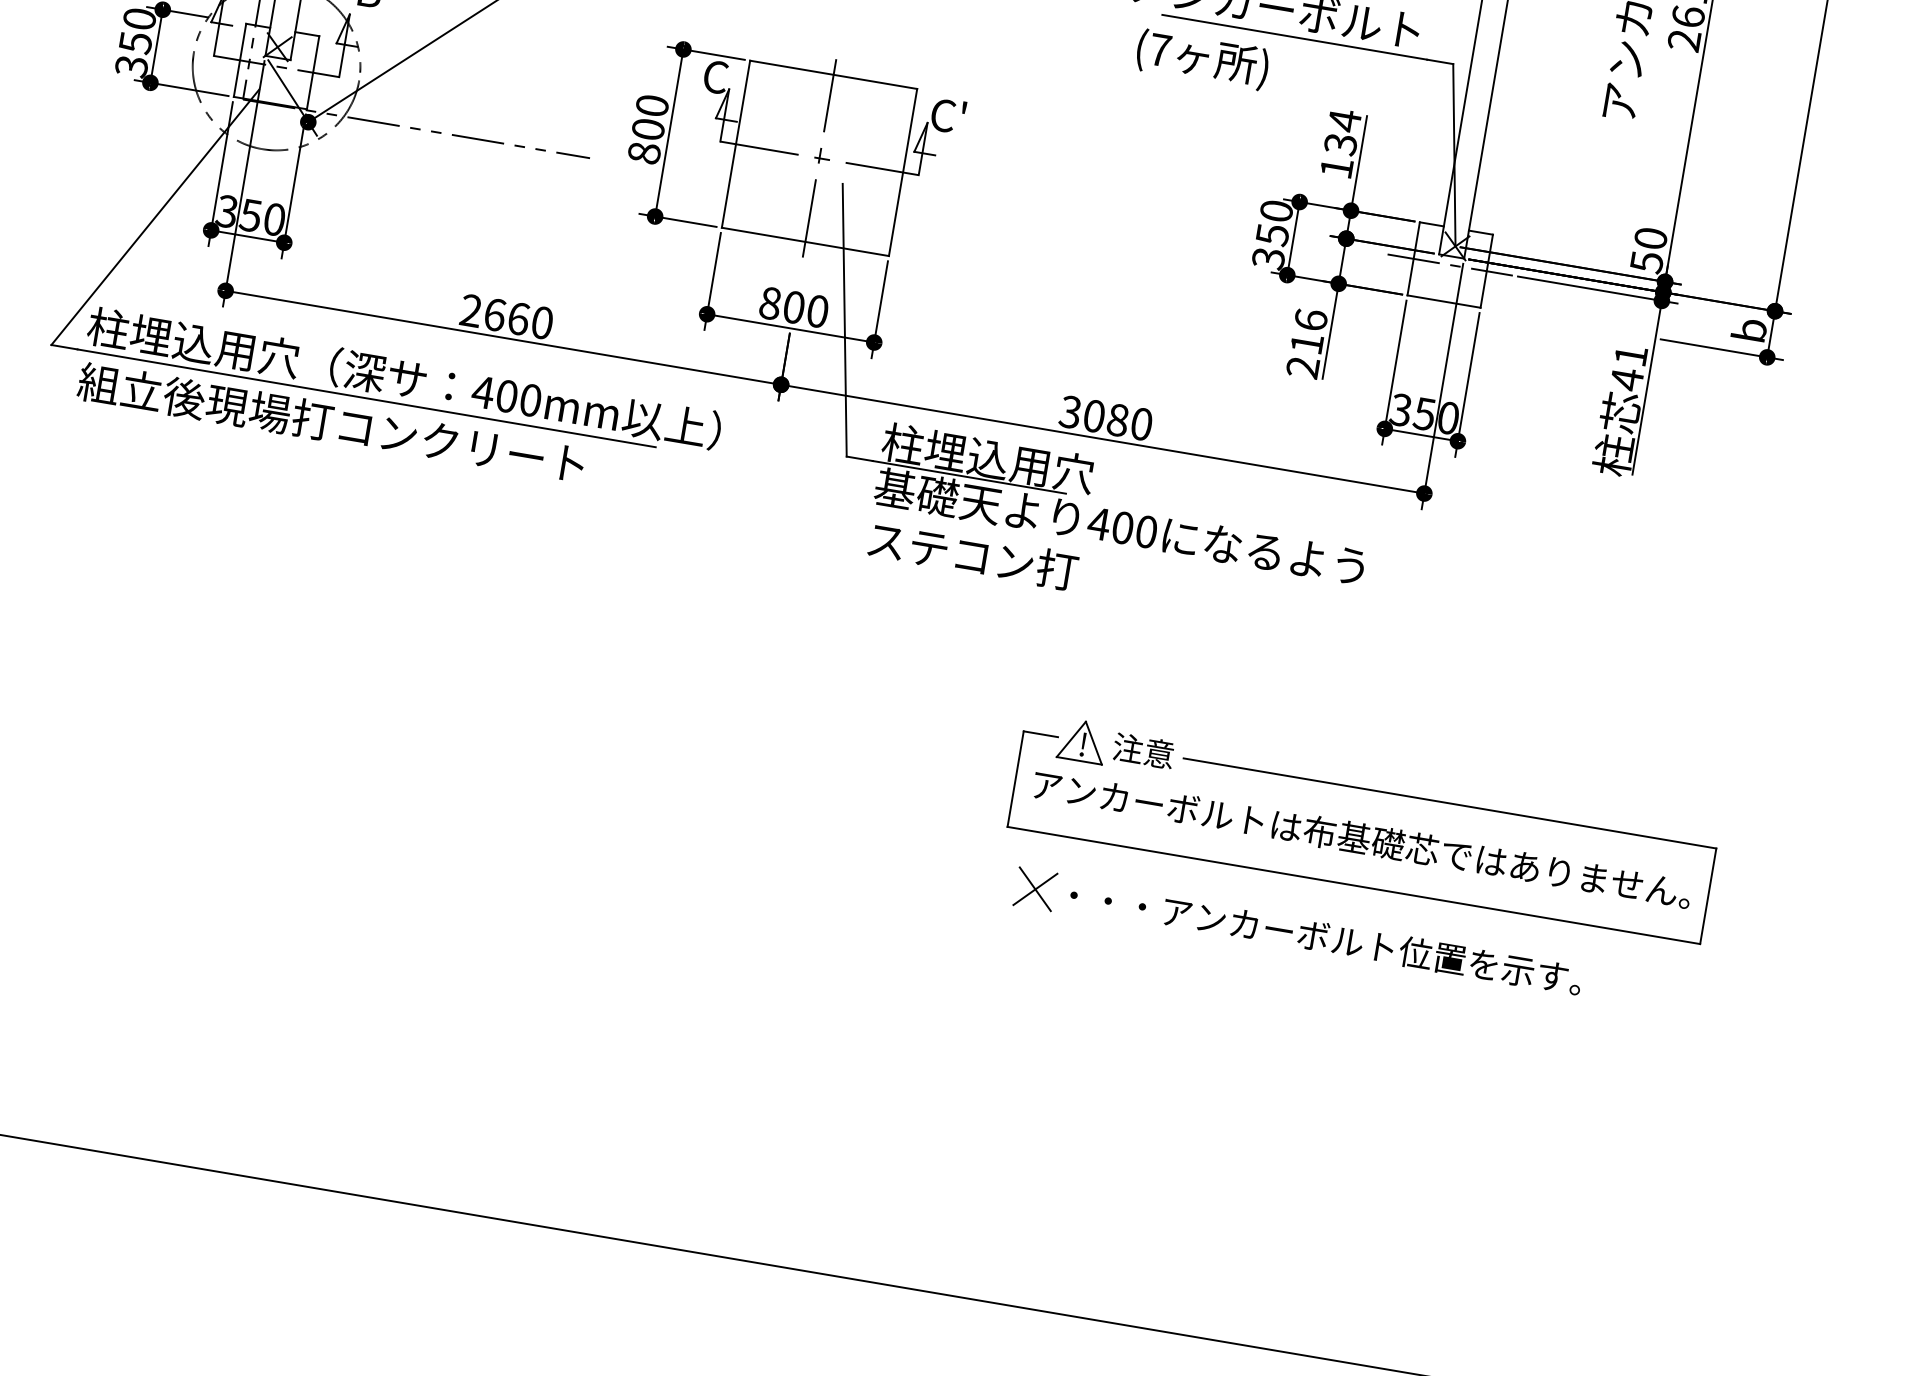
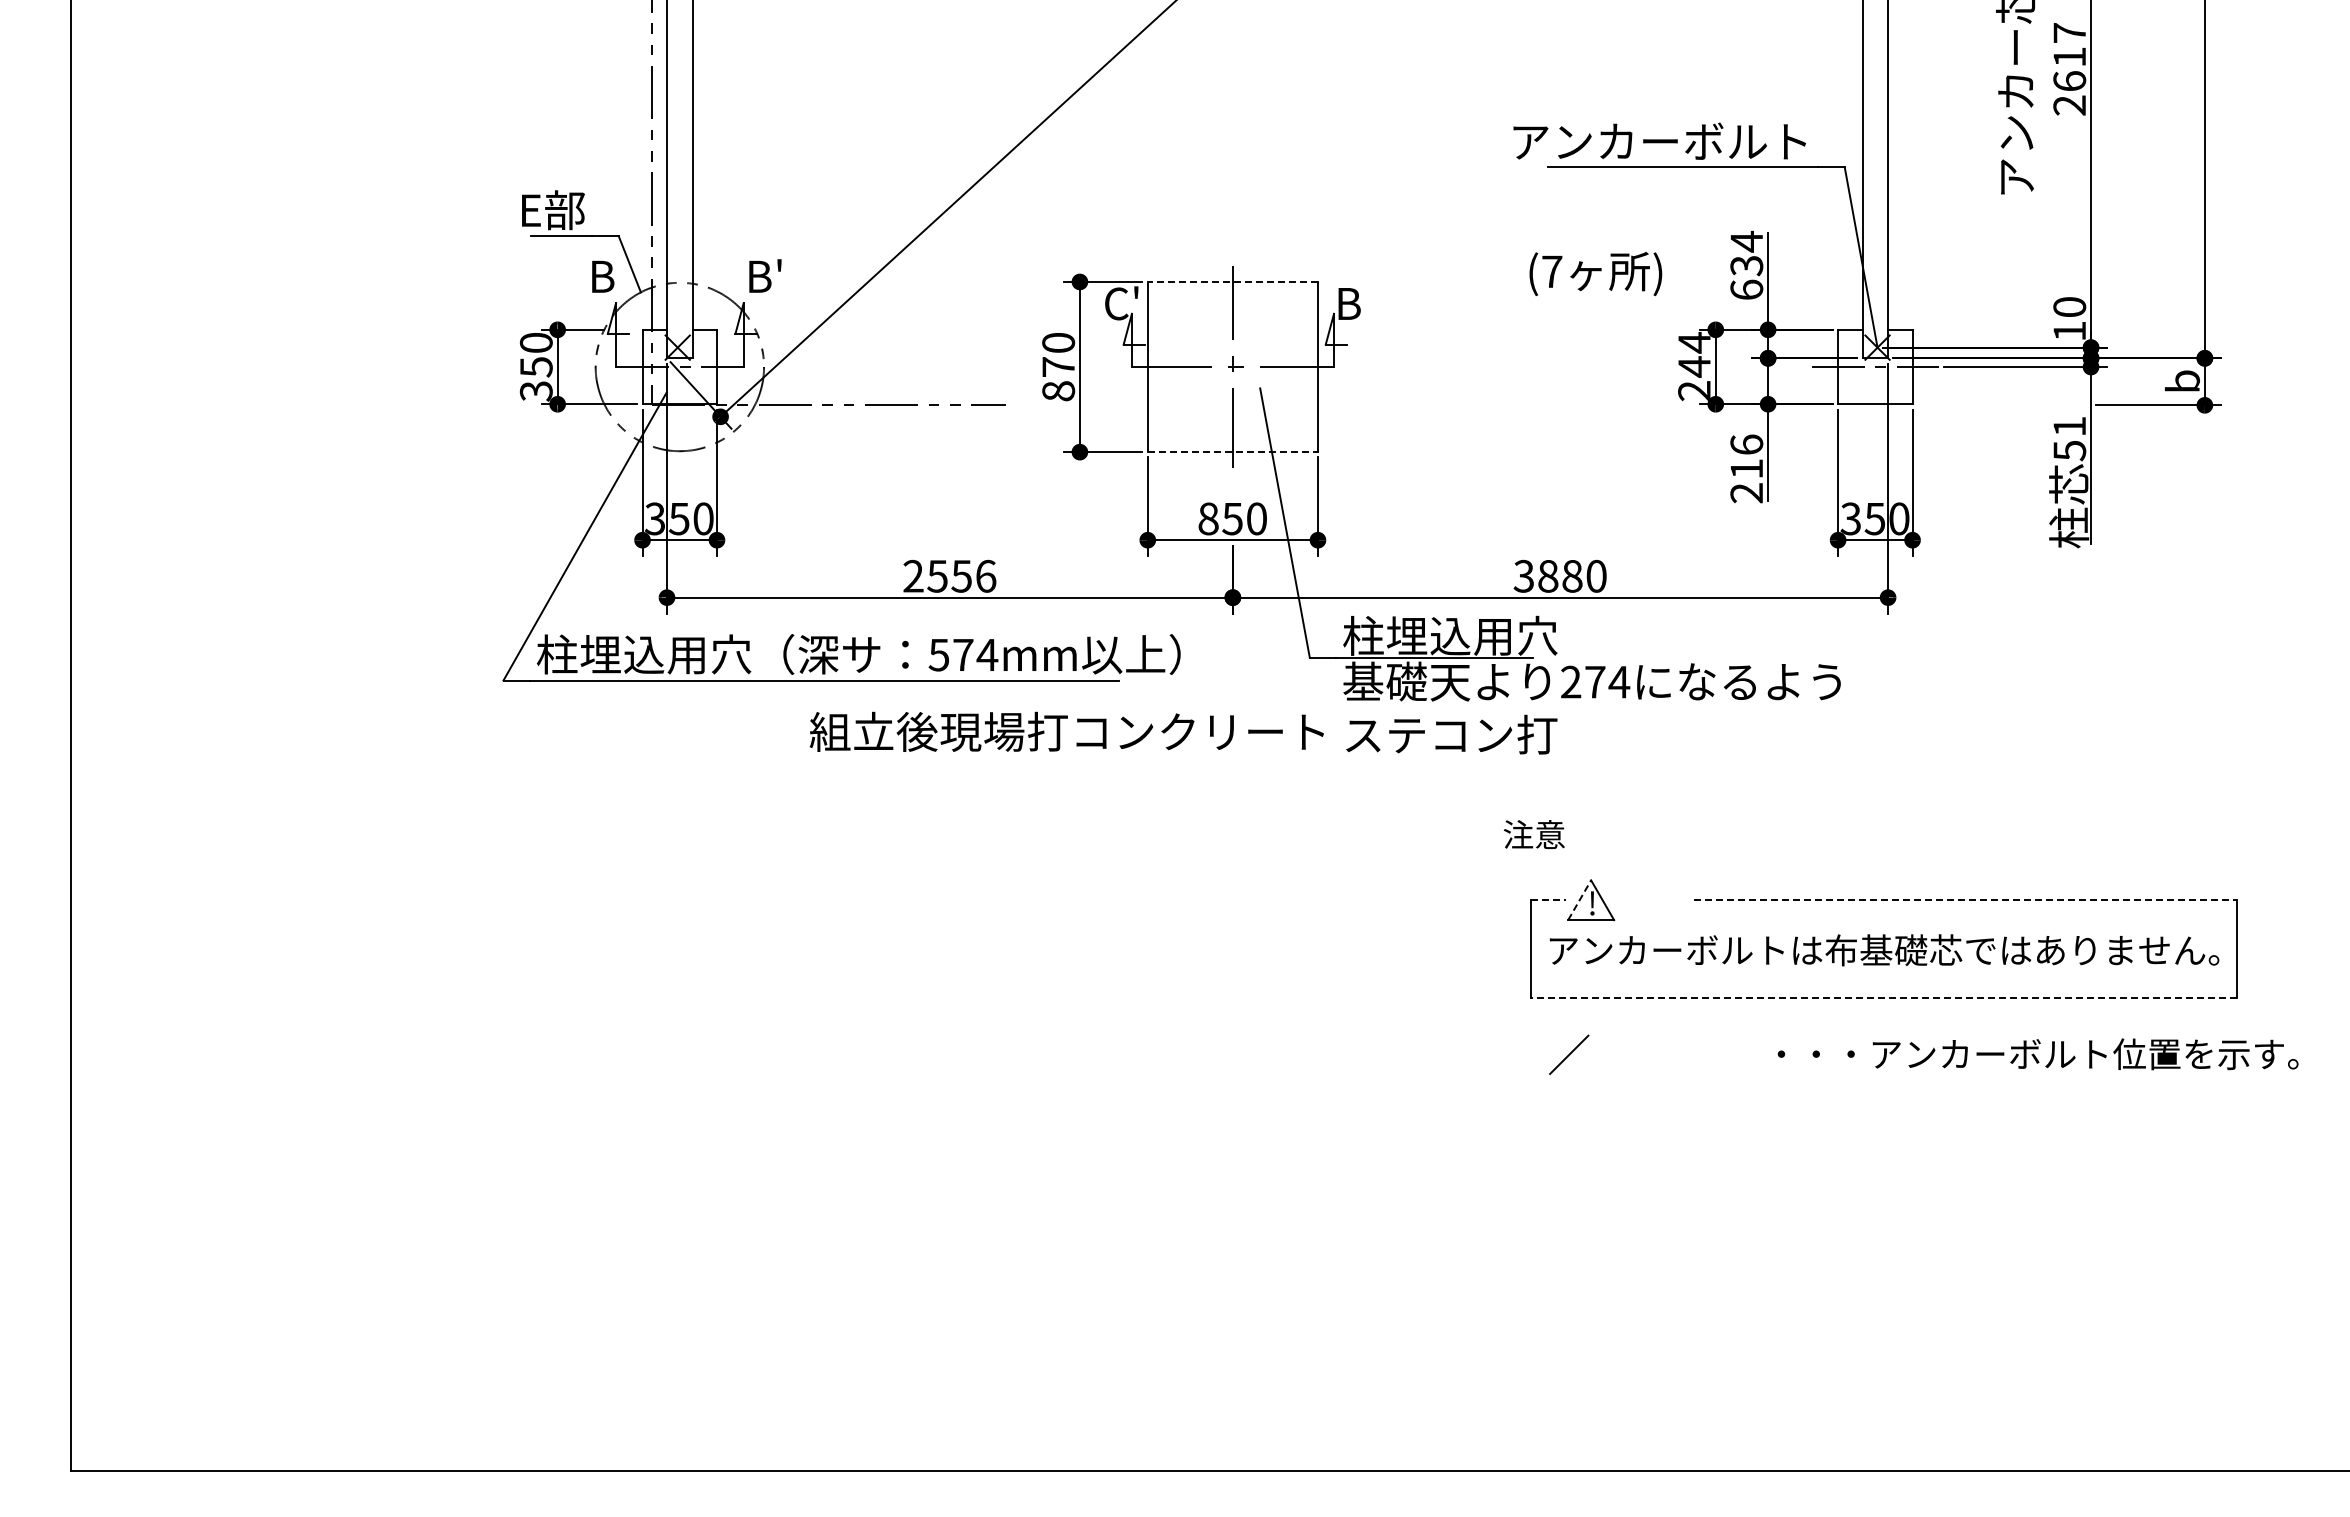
text: (1202, 60) -> (1595, 274), moved
text: (737, 69) -> (1136, 292), C -> C'
line: (833, 74) -> (1232, 281), solid -> dashed
text: (947, 115) -> (1352, 303), C' -> B
text: (648, 128) -> (1058, 366), 800 -> 870
text: (1336, 167) -> (1746, 289), 134 -> 634
text: (1272, 234) -> (1694, 366), 350 -> 244
line: (805, 242) -> (1233, 452), solid -> dashed
text: (1646, 262) -> (2069, 331), 50 -> 10
text: (793, 307) -> (1232, 518), 800 -> 850
text: (518, 317) -> (961, 575), 2660 -> 2556
text: (1626, 379) -> (2069, 450), 41 -> 51
text: (507, 395) -> (963, 654), 400mm -> 574mm
text: (1094, 416) -> (1548, 576), 3080 -> 3880
text: (331, 422) -> (1066, 731), moved
text: (1123, 527) -> (1595, 681), 400 -> 274
line: (1041, 734) -> (1549, 900), solid -> dashed
line: (1071, 739) -> (1579, 900), solid -> dashed
text: (1142, 750) -> (1533, 834), moved
line: (1450, 803) -> (1965, 900), solid -> dashed
line: (1353, 885) -> (1883, 997), solid -> dashed
line: (1035, 889) -> (1569, 1054), removed
text: (1325, 938) -> (2037, 1054), moved

